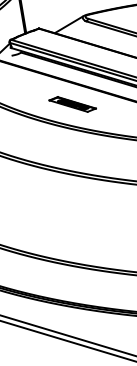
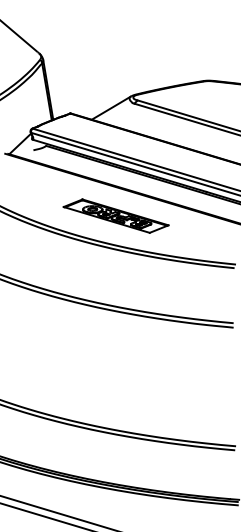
part: (72, 104) -> (115, 215), size x1.67

